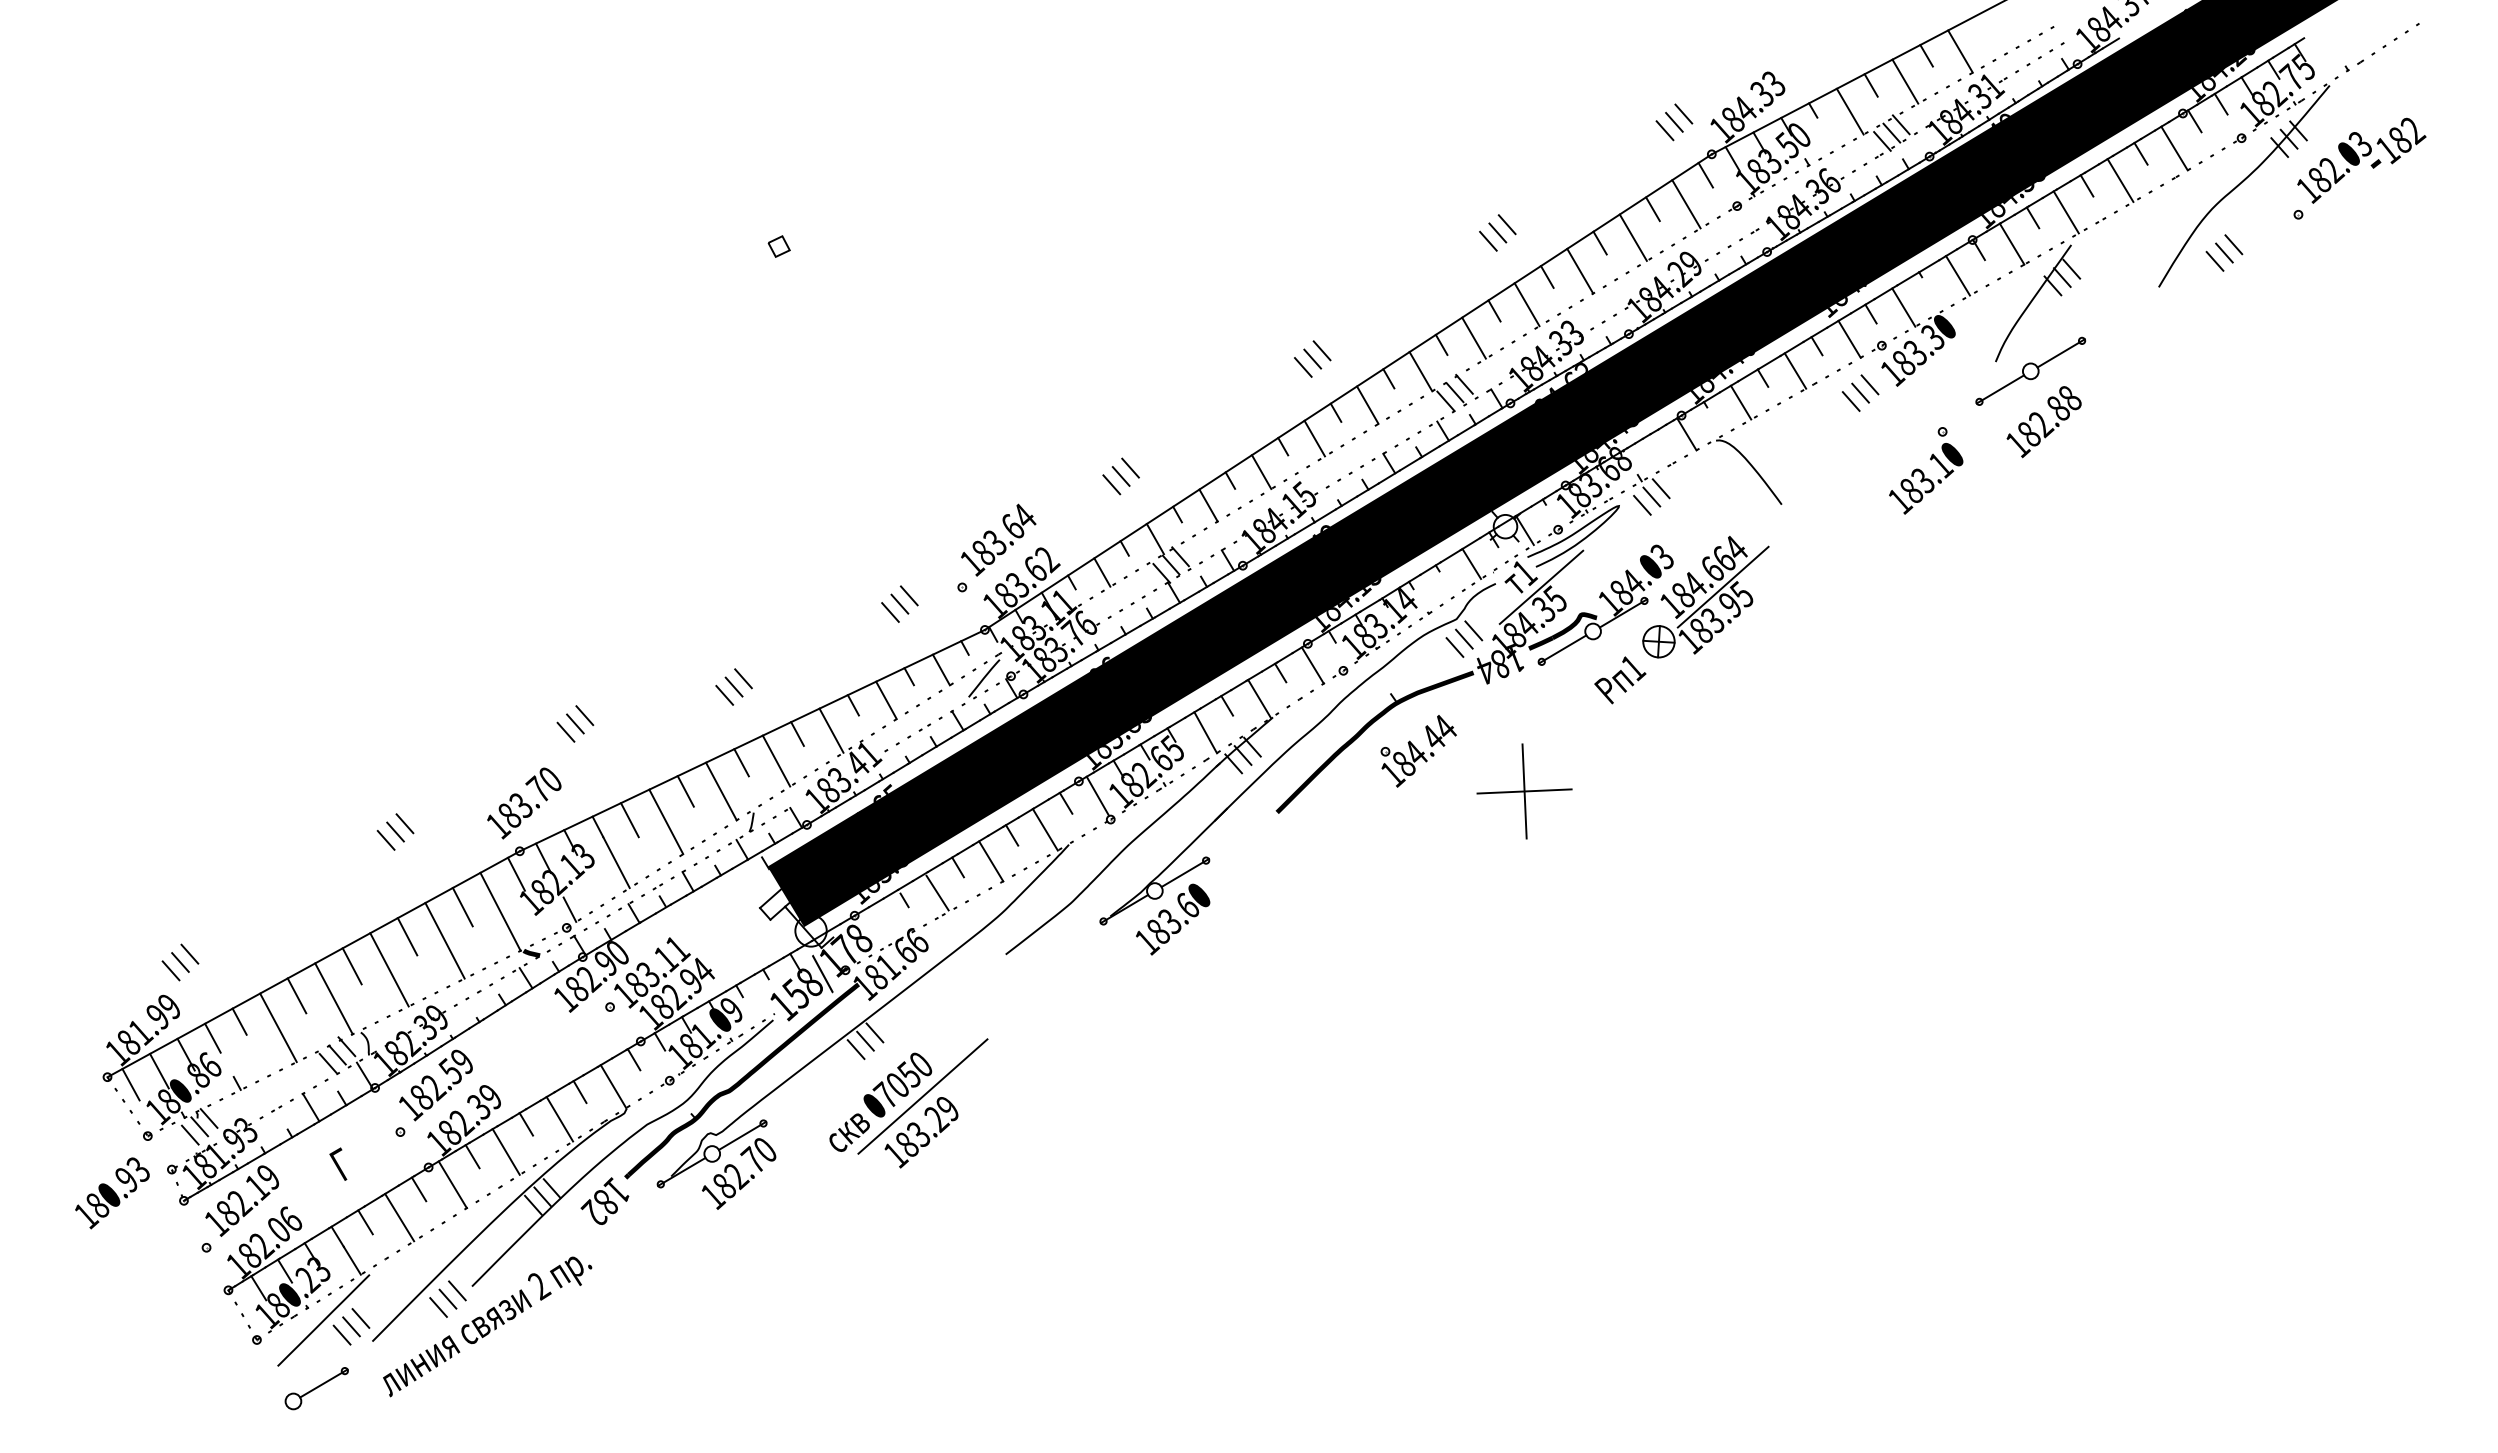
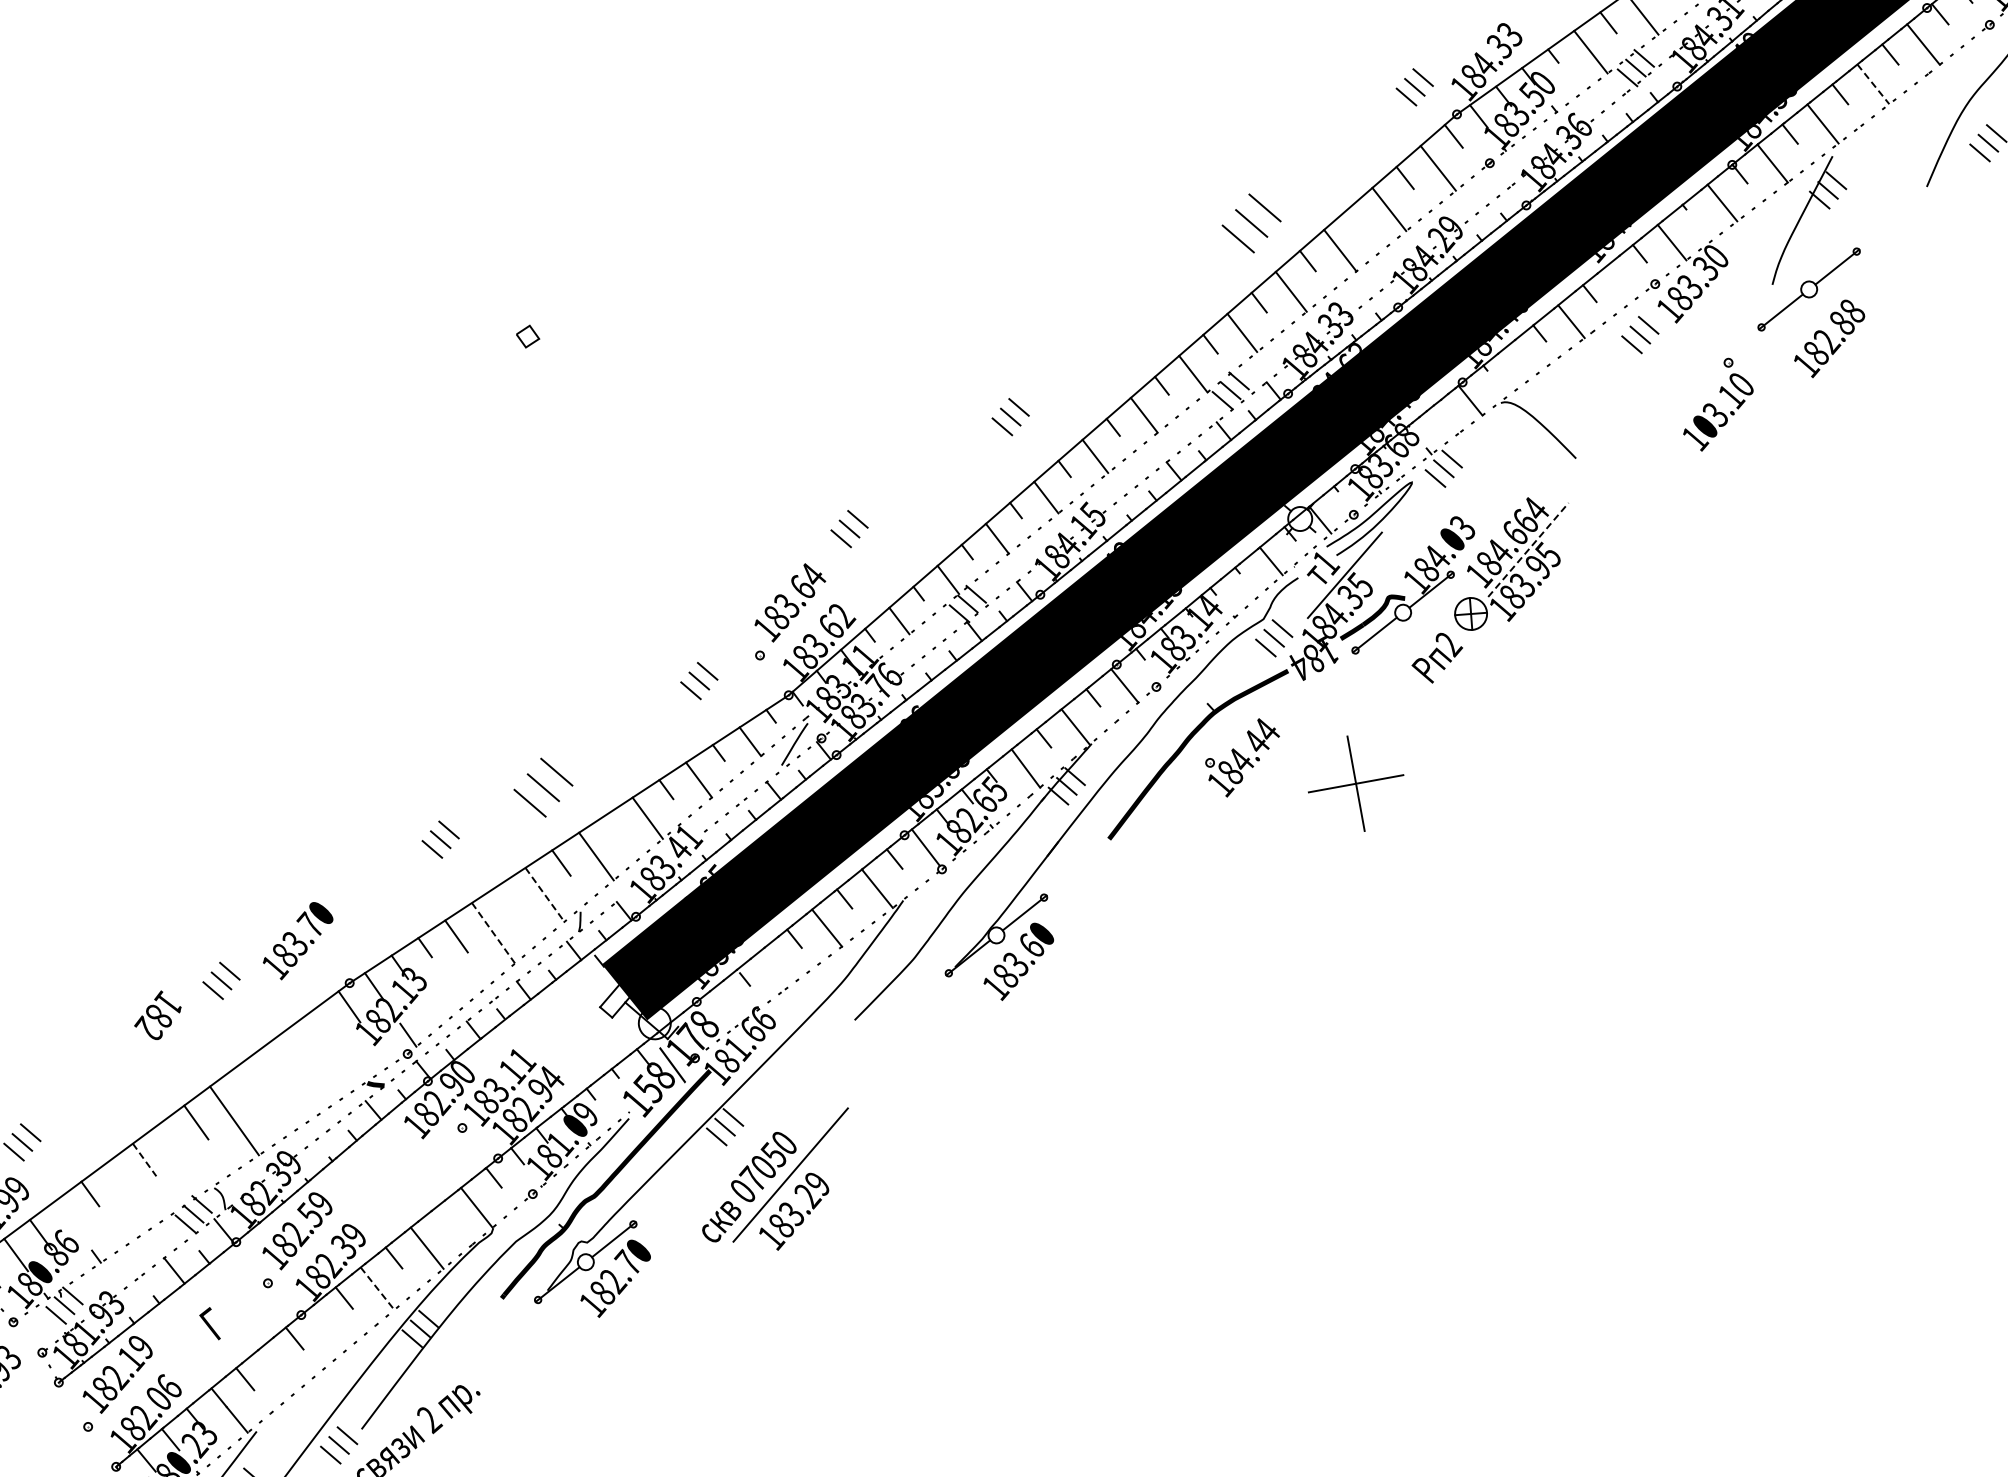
line: (2120, 180) -> (1873, 84), solid -> dashed
part: (1497, 232) -> (1251, 223), size x1.6
line: (1599, 242) -> (1355, 219), removed
line: (1849, 338) -> (1621, 281), removed
part: (1312, 358) -> (1010, 416), moved
line: (1740, 402) -> (1520, 361), removed
part: (1120, 476) -> (848, 529), moved
text: (1911, 490) -> (1705, 426), 183.10 -> 103.10
line: (1723, 587) -> (1528, 550), solid -> dashed
text: (1633, 669) -> (1449, 645), 1 -> 2
part: (733, 686) -> (542, 787), size x1.6
part: (575, 723) -> (440, 839), moved
line: (797, 733) -> (613, 825), removed
line: (685, 791) -> (508, 899), removed
line: (721, 791) -> (545, 894), solid -> dashed
text: (524, 803) -> (298, 941), moved
line: (666, 822) -> (493, 933), solid -> dashed
line: (616, 862) -> (448, 981), removed
line: (937, 892) -> (777, 967), removed
line: (462, 906) -> (299, 1046), removed
line: (500, 911) -> (338, 1046), removed
line: (407, 936) -> (248, 1084), removed
line: (444, 940) -> (285, 1083), removed
line: (297, 995) -> (145, 1159), solid -> dashed
line: (333, 998) -> (181, 1157), removed
line: (278, 1027) -> (130, 1194), removed
line: (212, 1037) -> (65, 1213), removed
line: (579, 1092) -> (443, 1218), removed
line: (506, 1151) -> (377, 1288), solid -> dashed
line: (452, 1184) -> (327, 1328), removed
text: (604, 1200) -> (157, 1014), moved
line: (399, 1217) -> (278, 1369), removed

